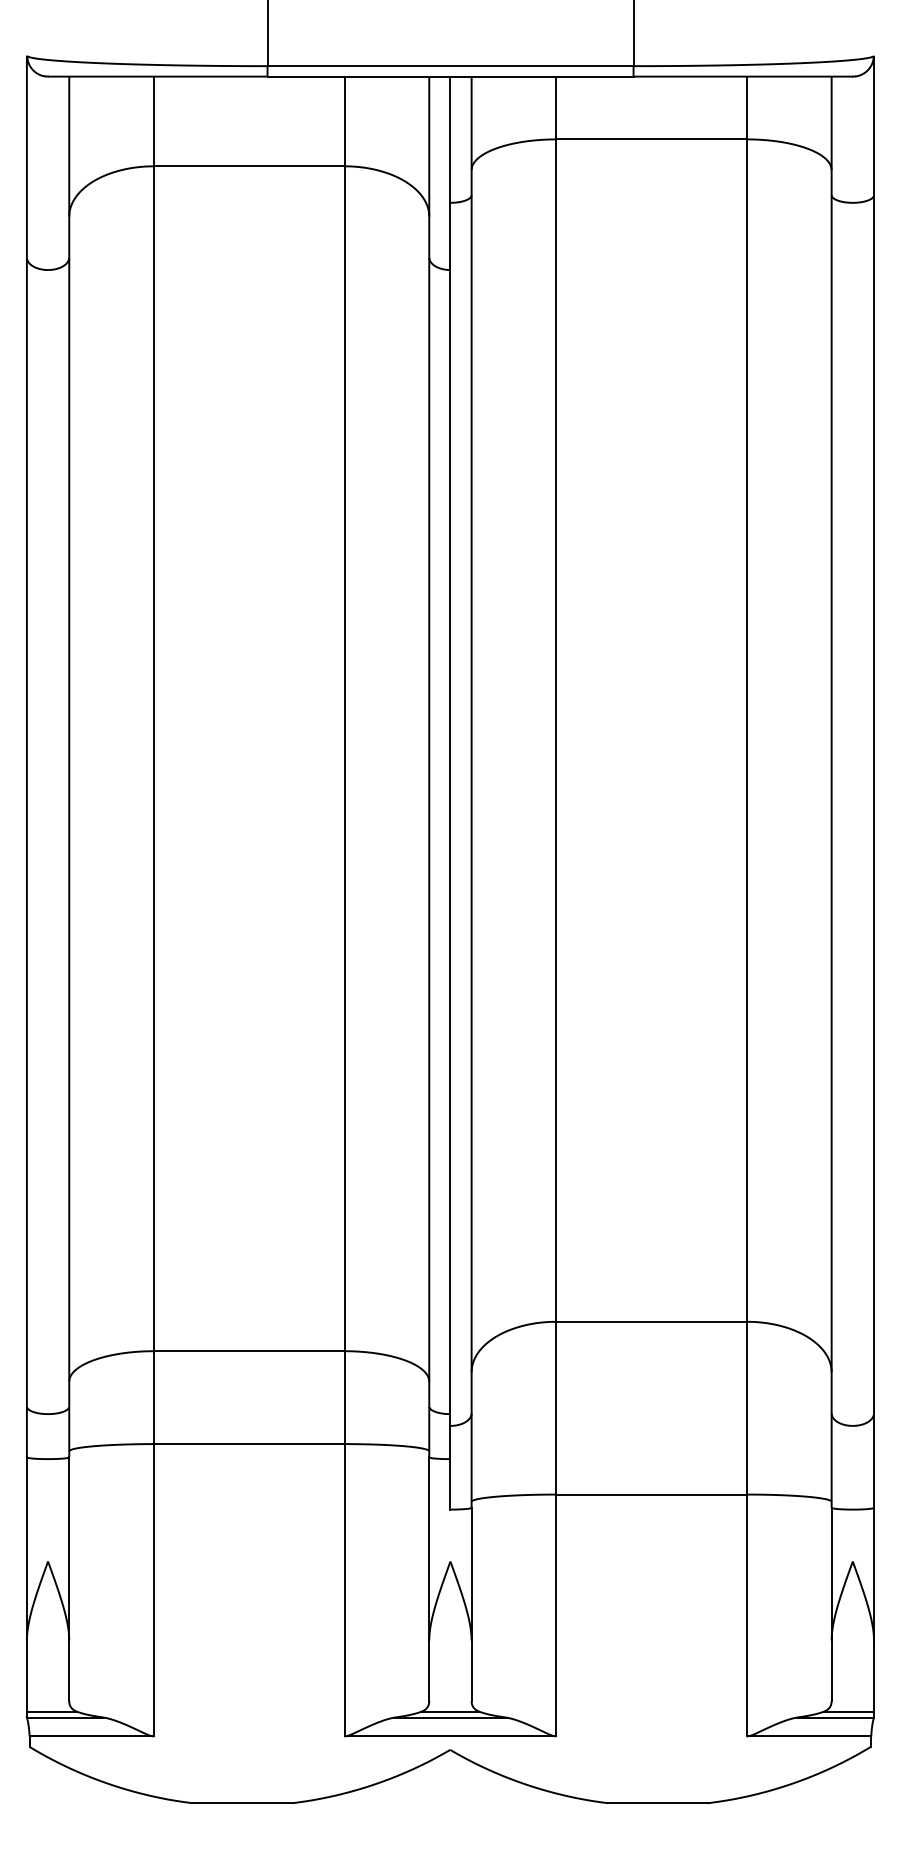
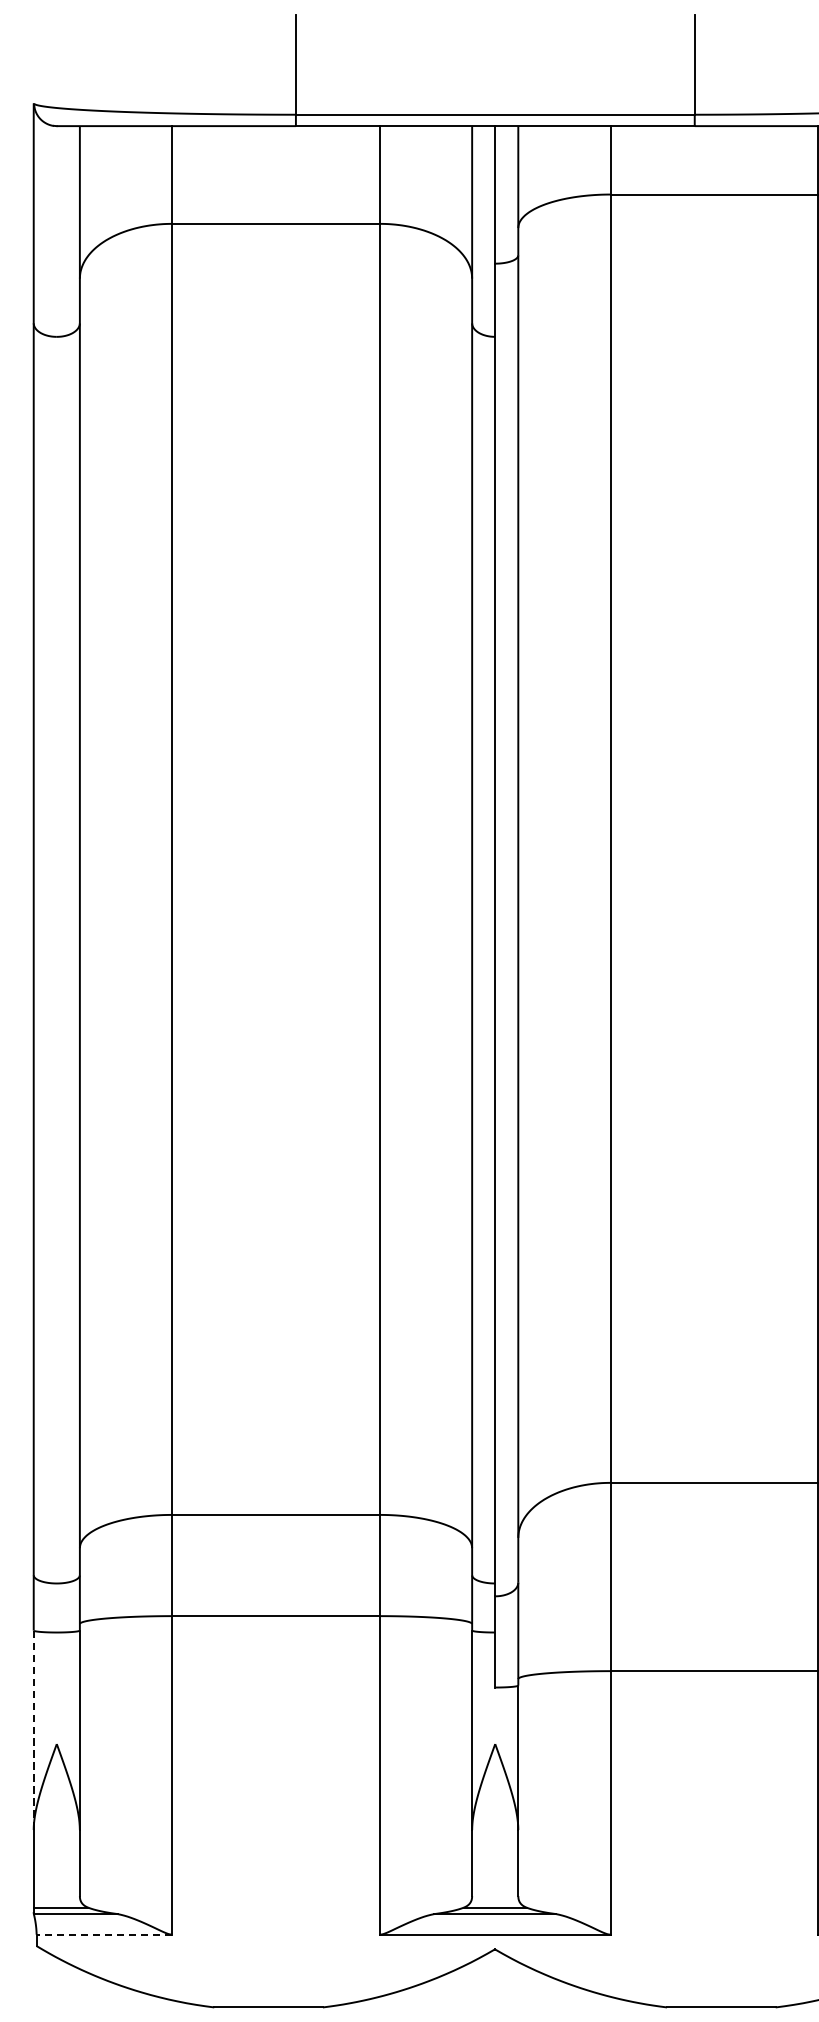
line: (26, 1548) -> (33, 1729), solid -> dashed
line: (91, 1736) -> (104, 1934), solid -> dashed

